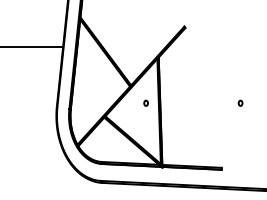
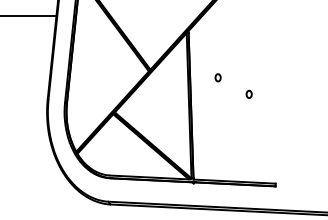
part: (145, 102) -> (217, 76), moved
part: (240, 102) -> (249, 93), moved

